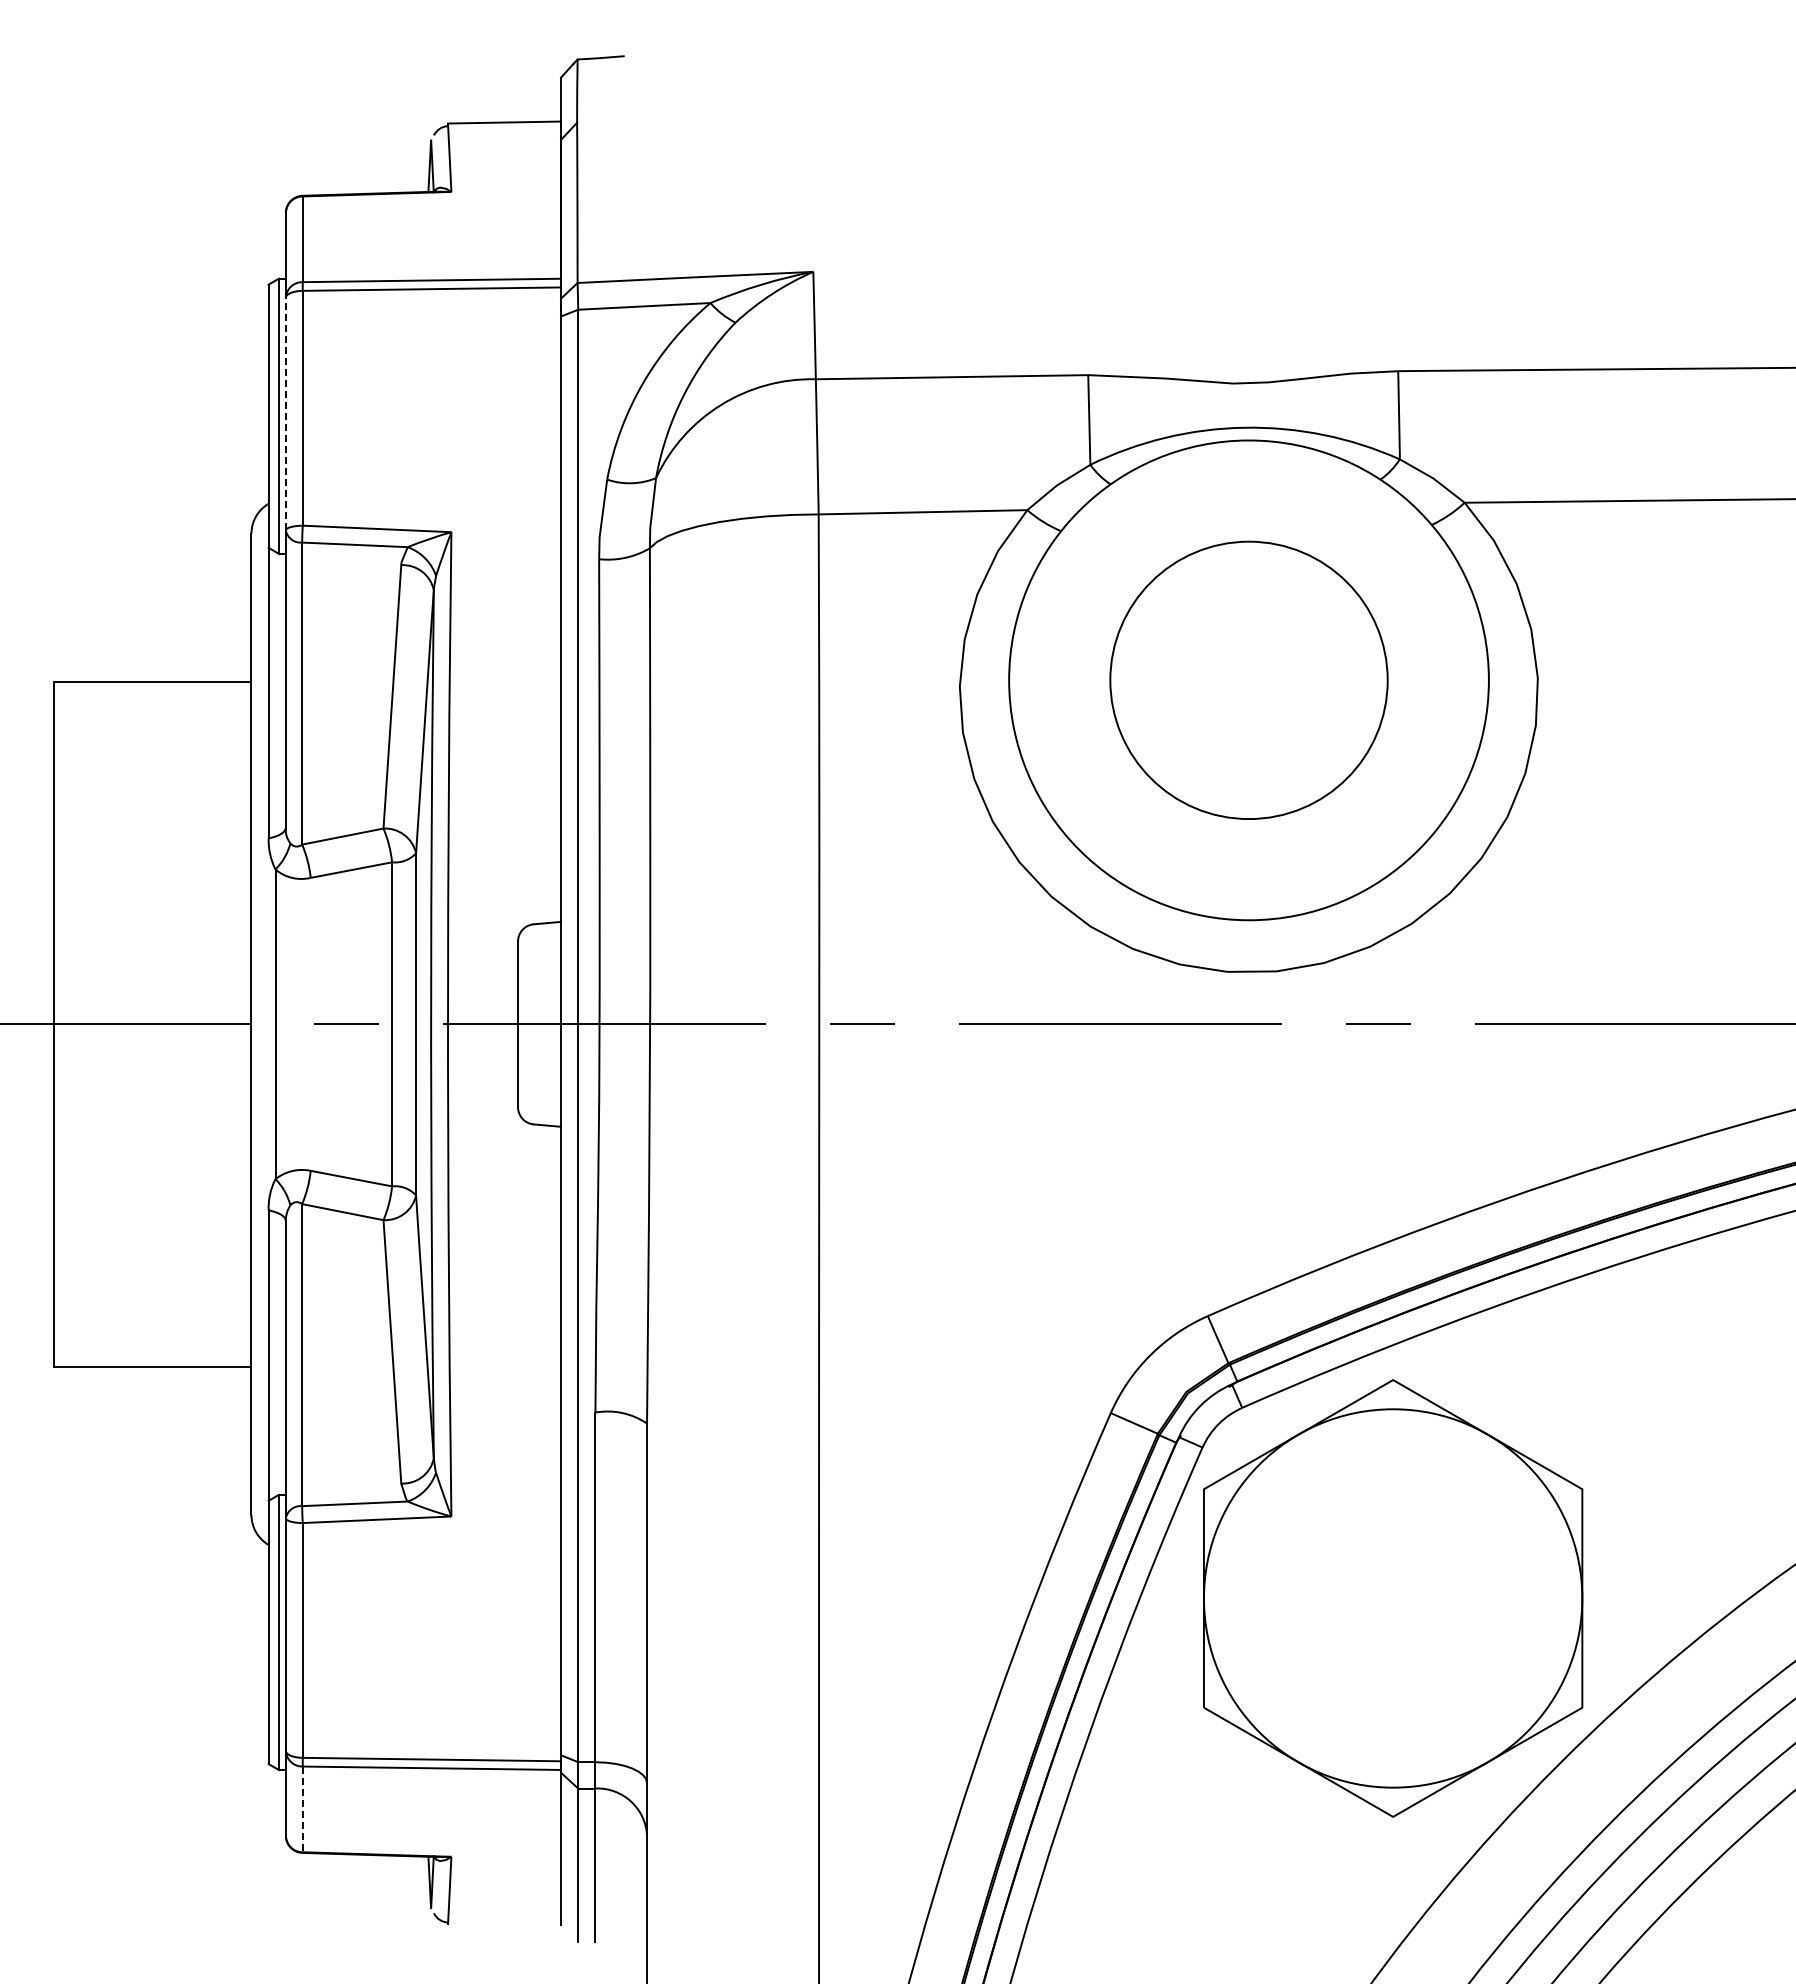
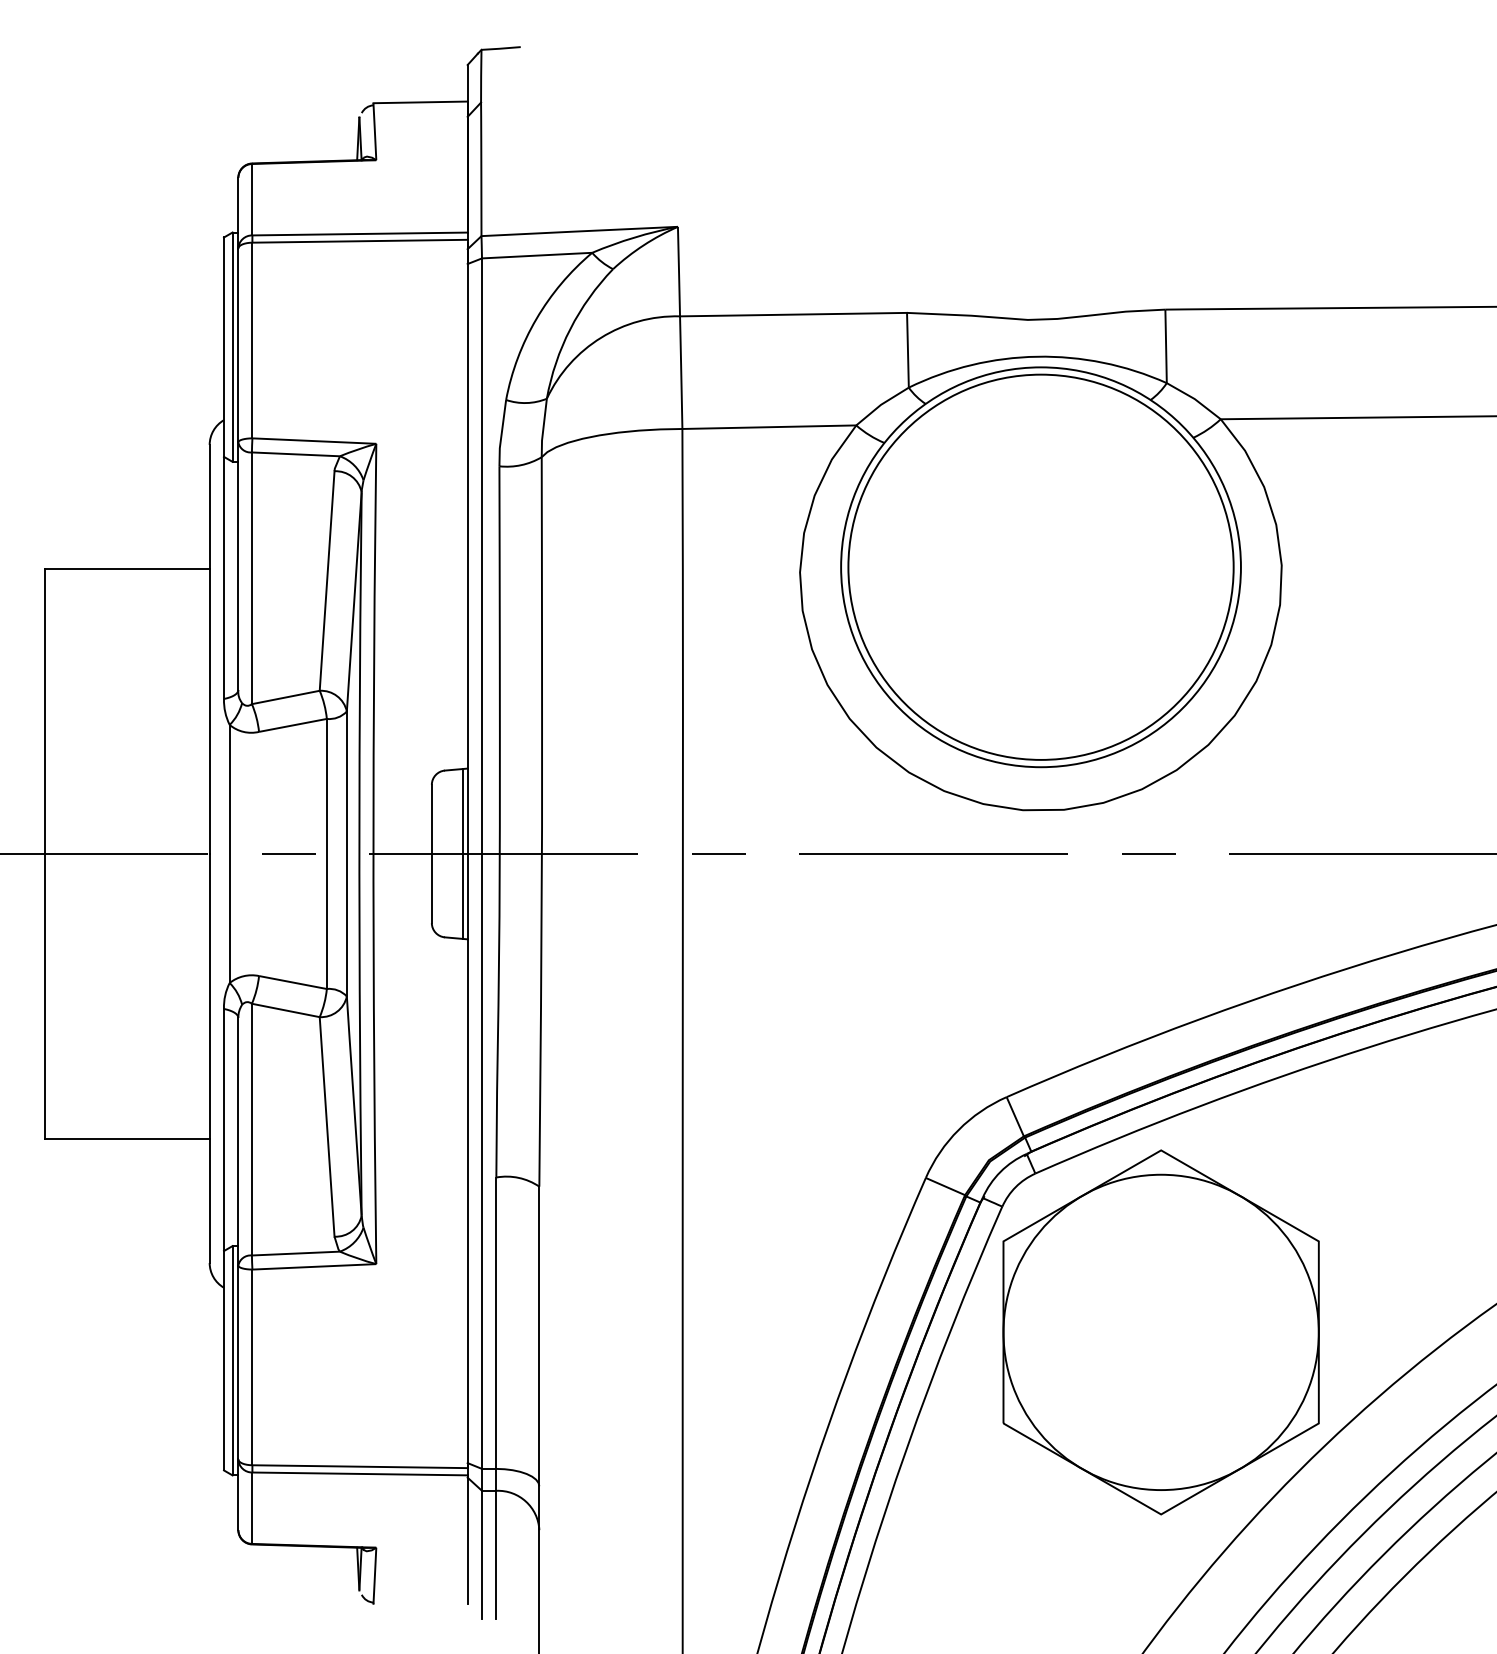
line: (285, 413) -> (238, 344), dashed -> solid
circle: (1248, 680) -> (1040, 567), size x1.67
line: (555, 1024) -> (463, 854), added
line: (302, 1809) -> (252, 1508), dashed -> solid

